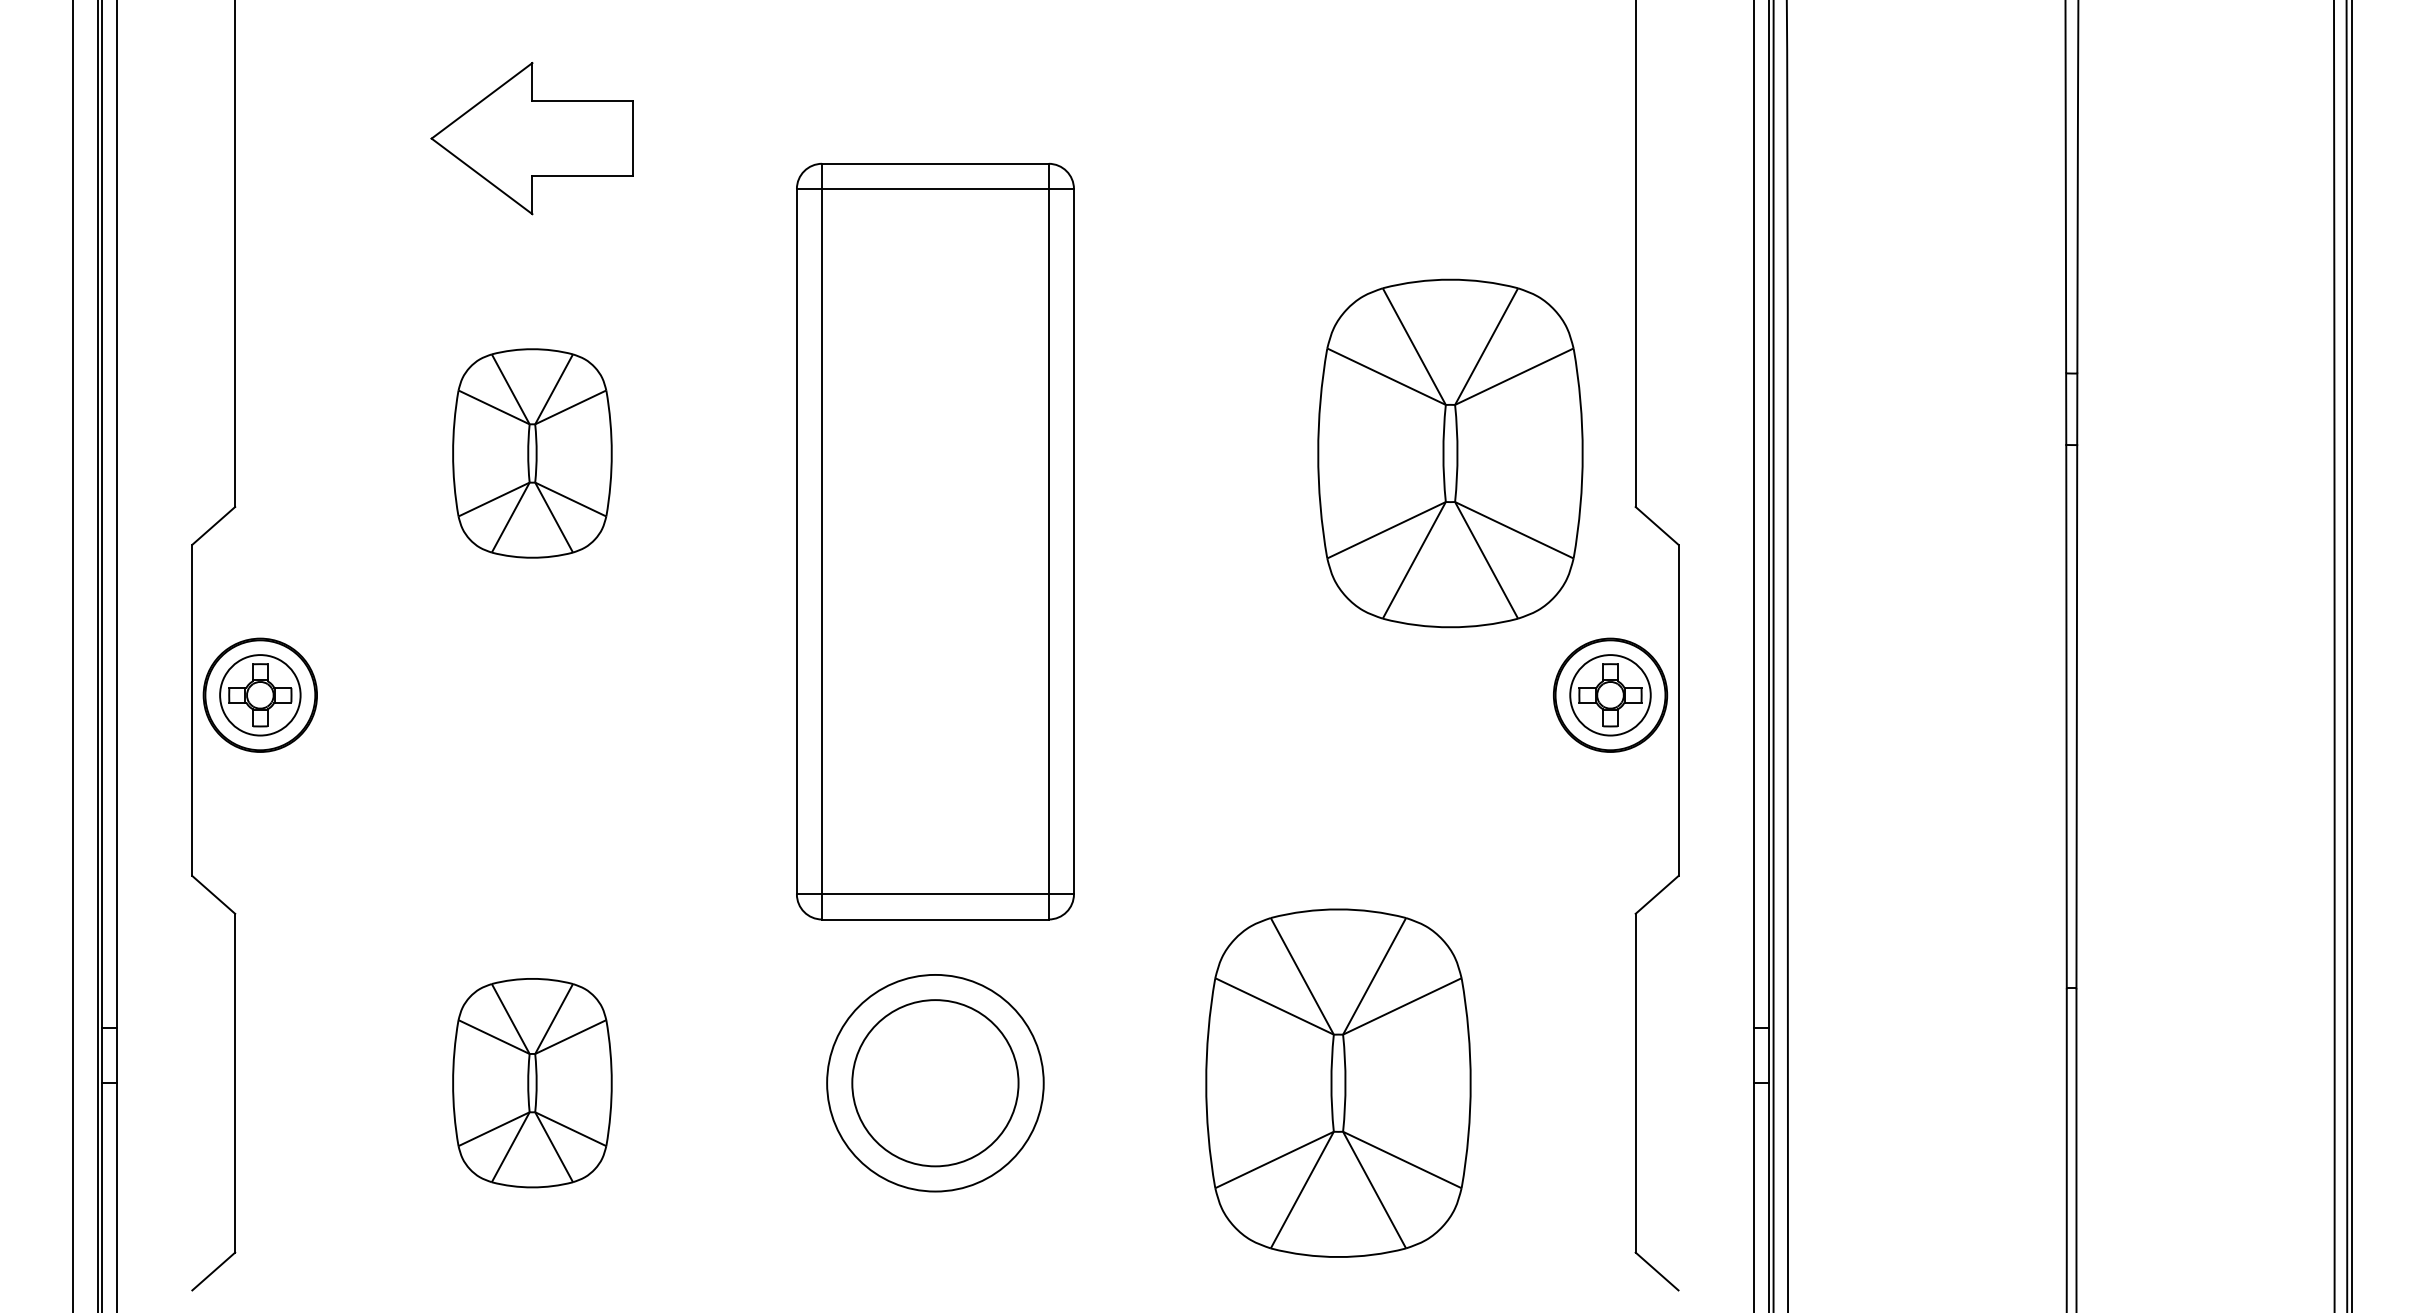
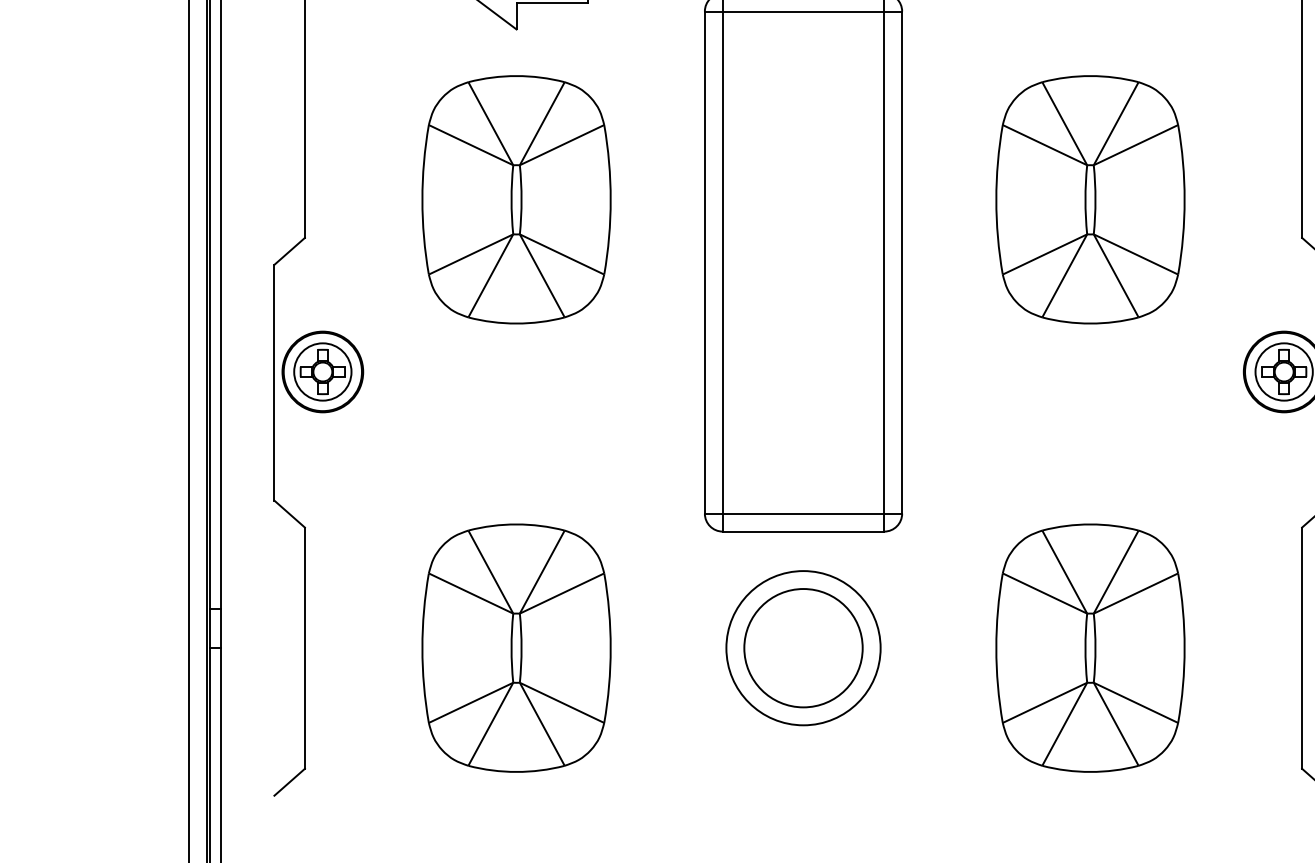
part: (532, 453) -> (516, 199), size x1.67
part: (1450, 453) -> (1090, 199), moved
part: (532, 1082) -> (516, 647), size x1.67

